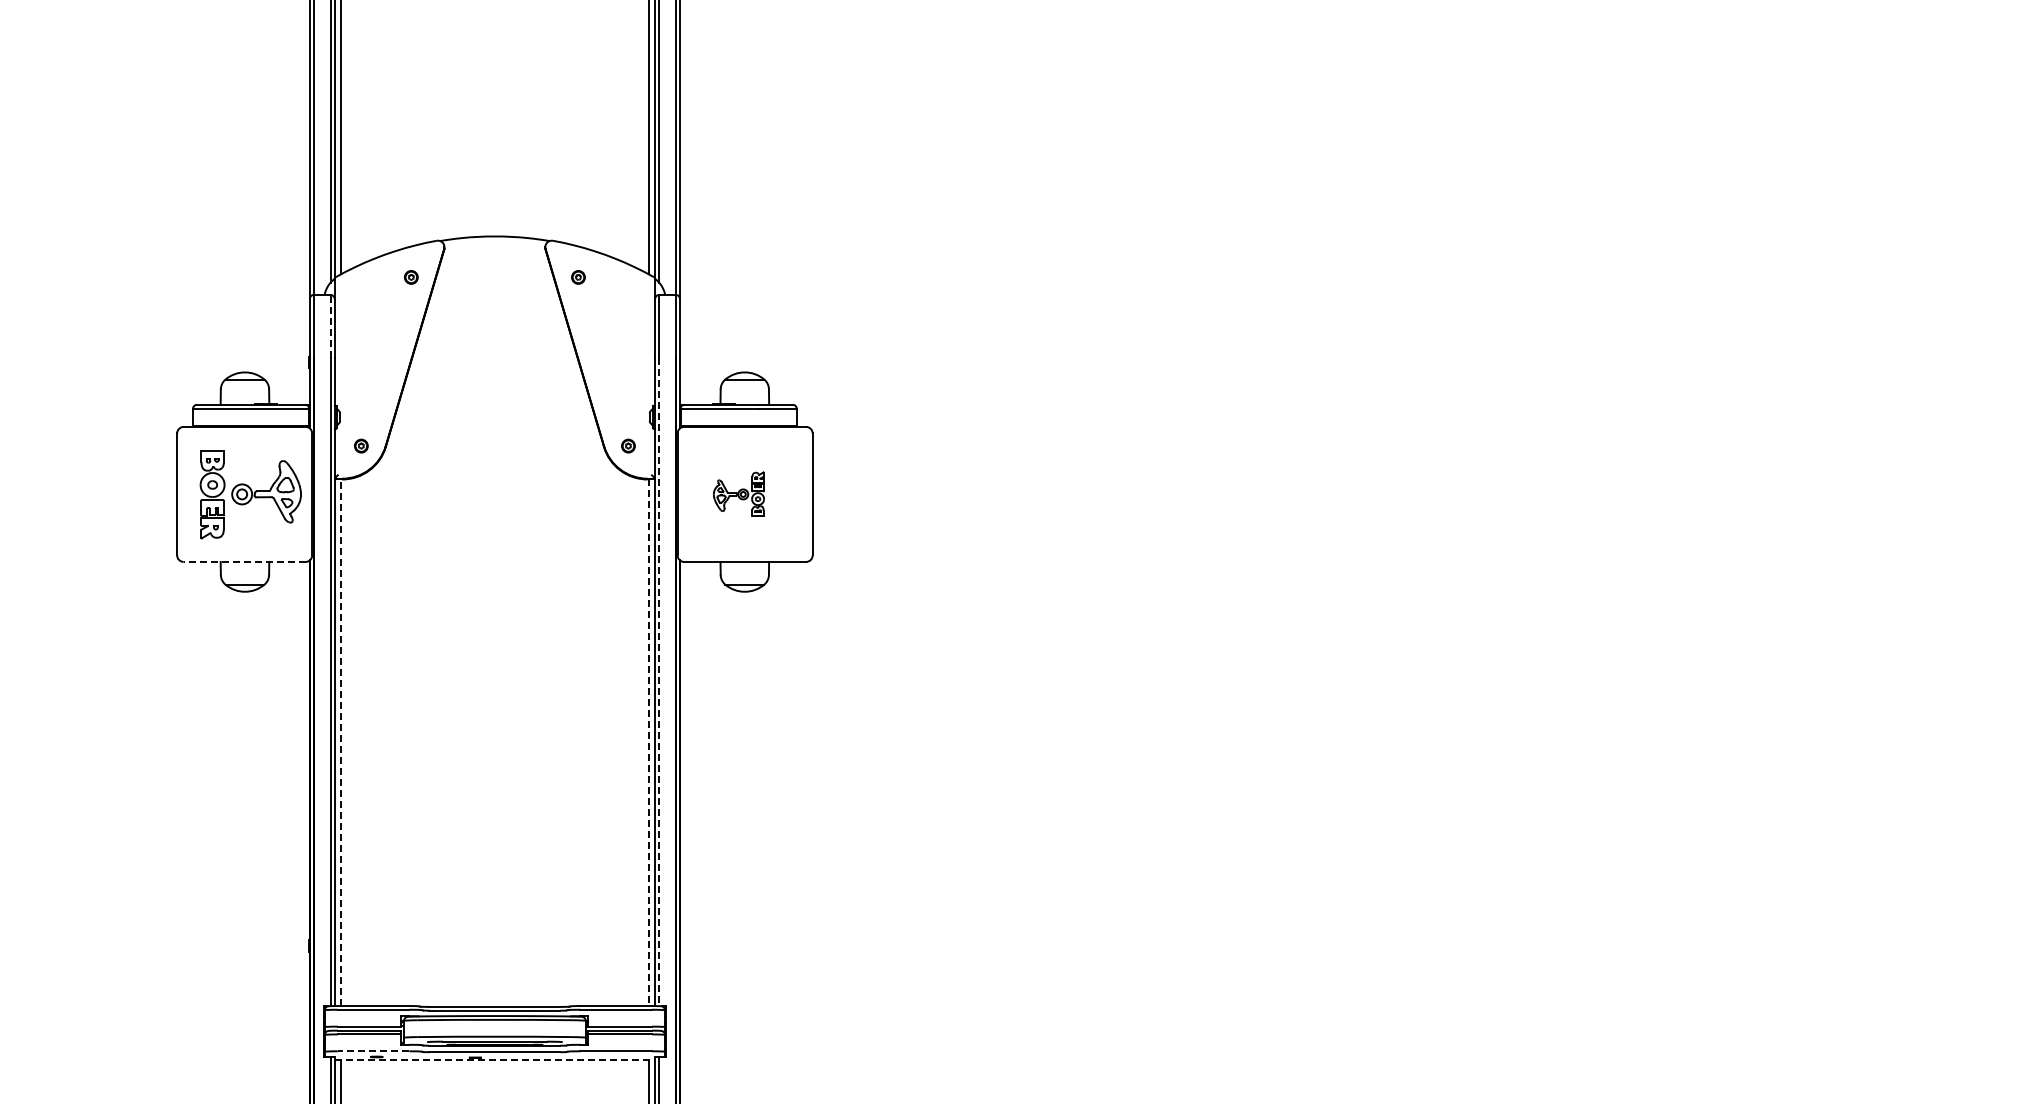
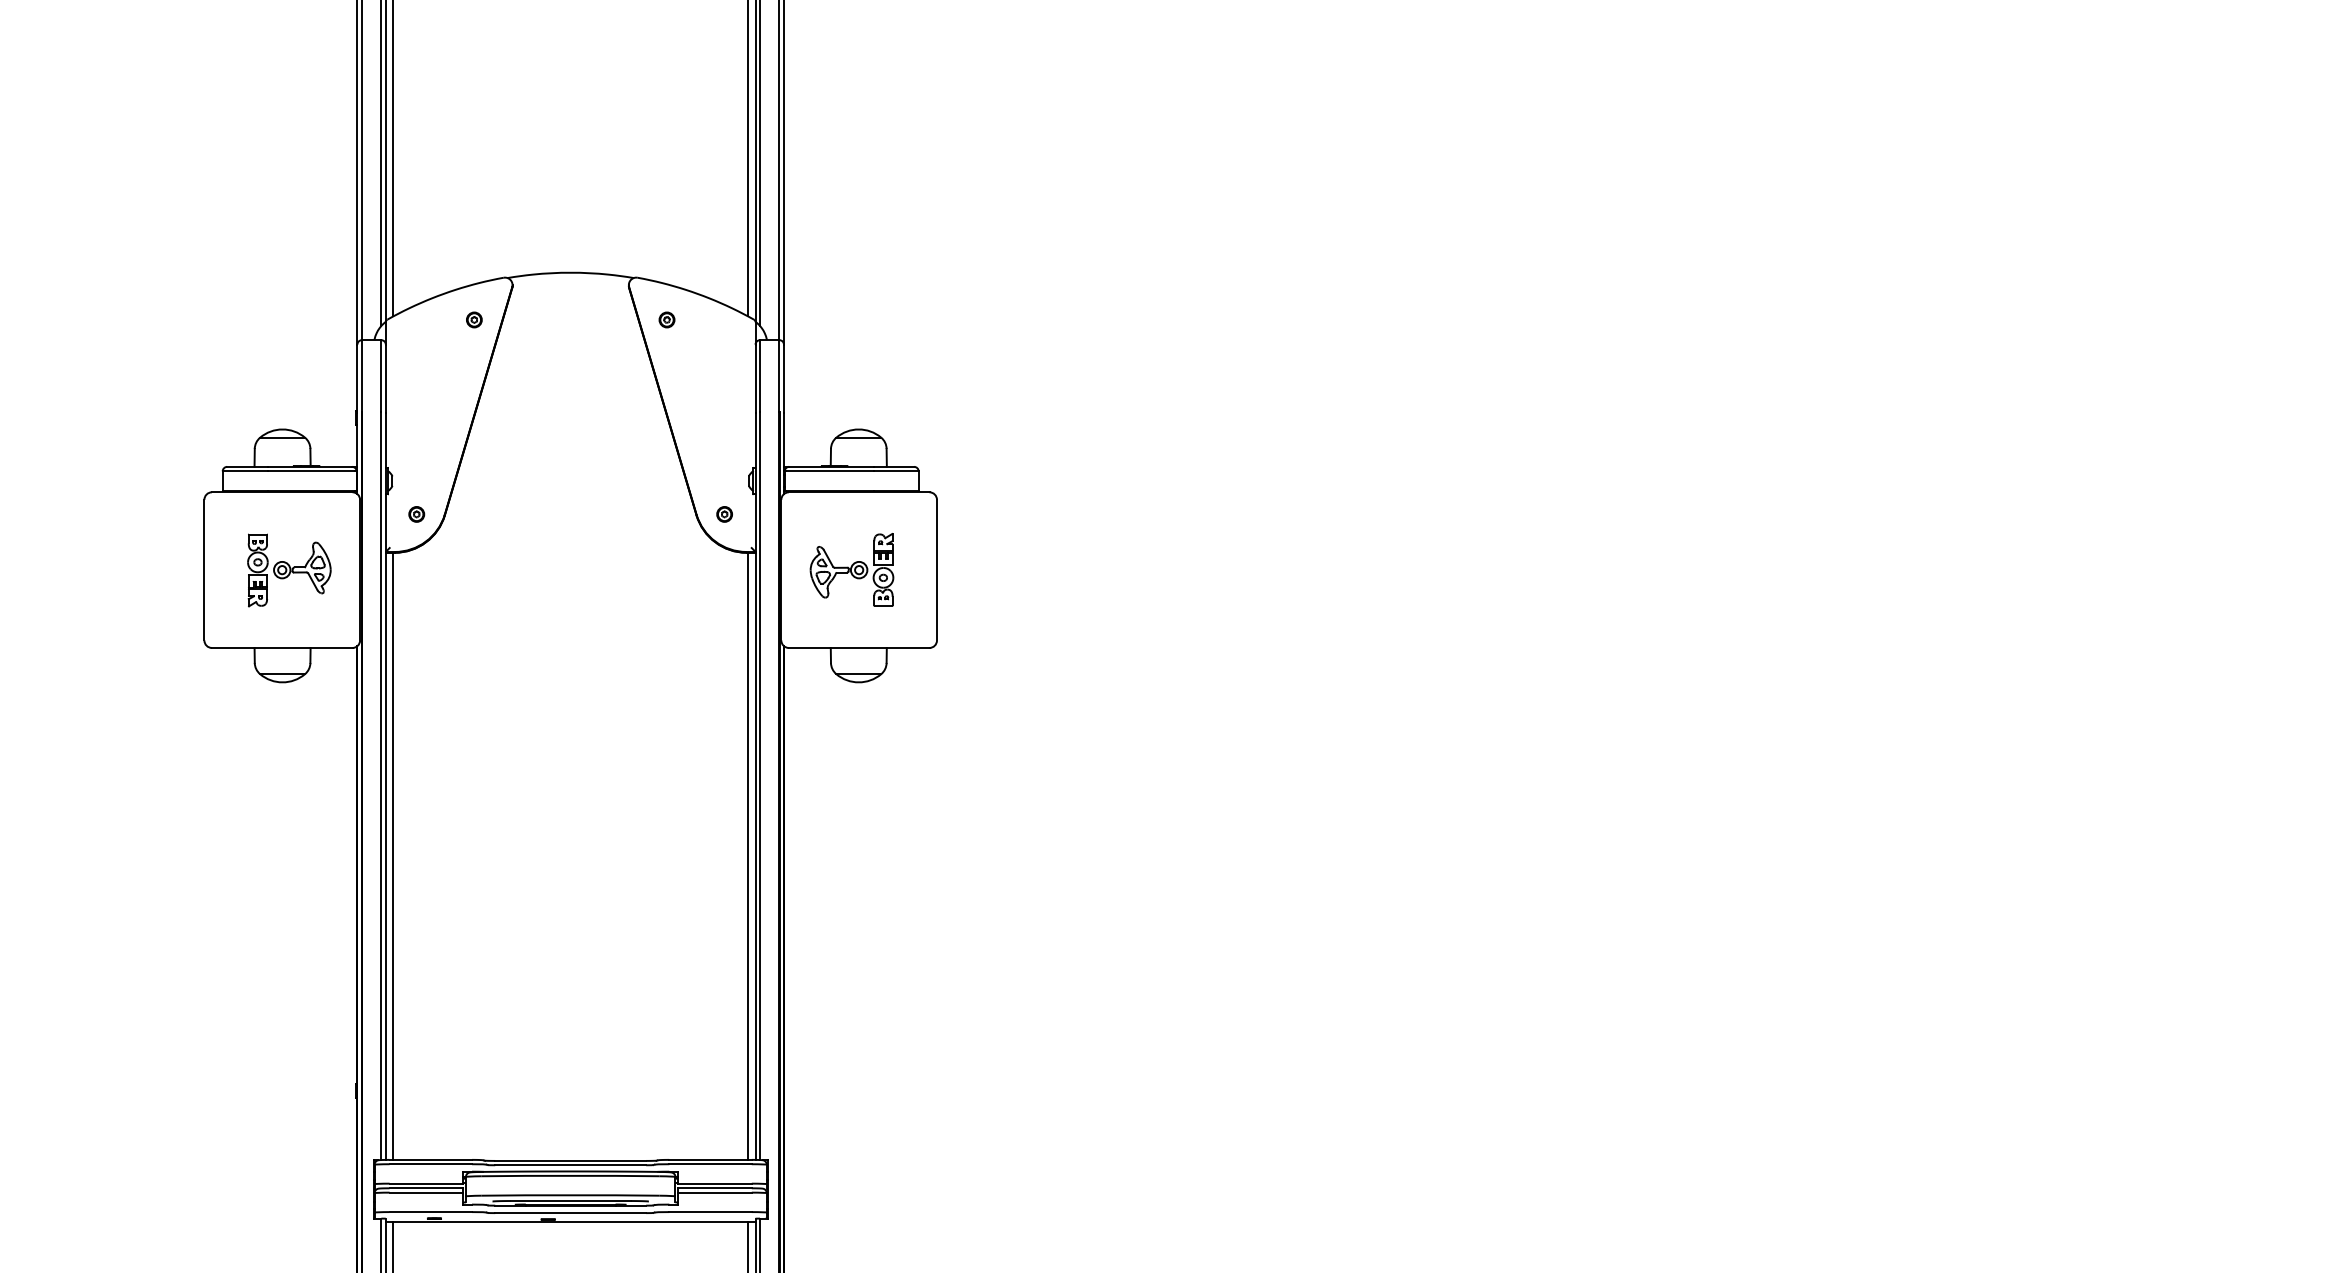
line: (330, 325) -> (381, 375), dashed -> solid
part: (250, 494) -> (288, 570), size x0.71
part: (738, 494) -> (851, 570), size x1.43
line: (244, 561) -> (282, 647), dashed -> solid
line: (659, 682) -> (760, 786), dashed -> solid
line: (341, 742) -> (393, 856), dashed -> solid
line: (648, 743) -> (747, 857), dashed -> solid
line: (373, 1051) -> (430, 1212), dashed -> solid
line: (495, 1059) -> (571, 1221), dashed -> solid

